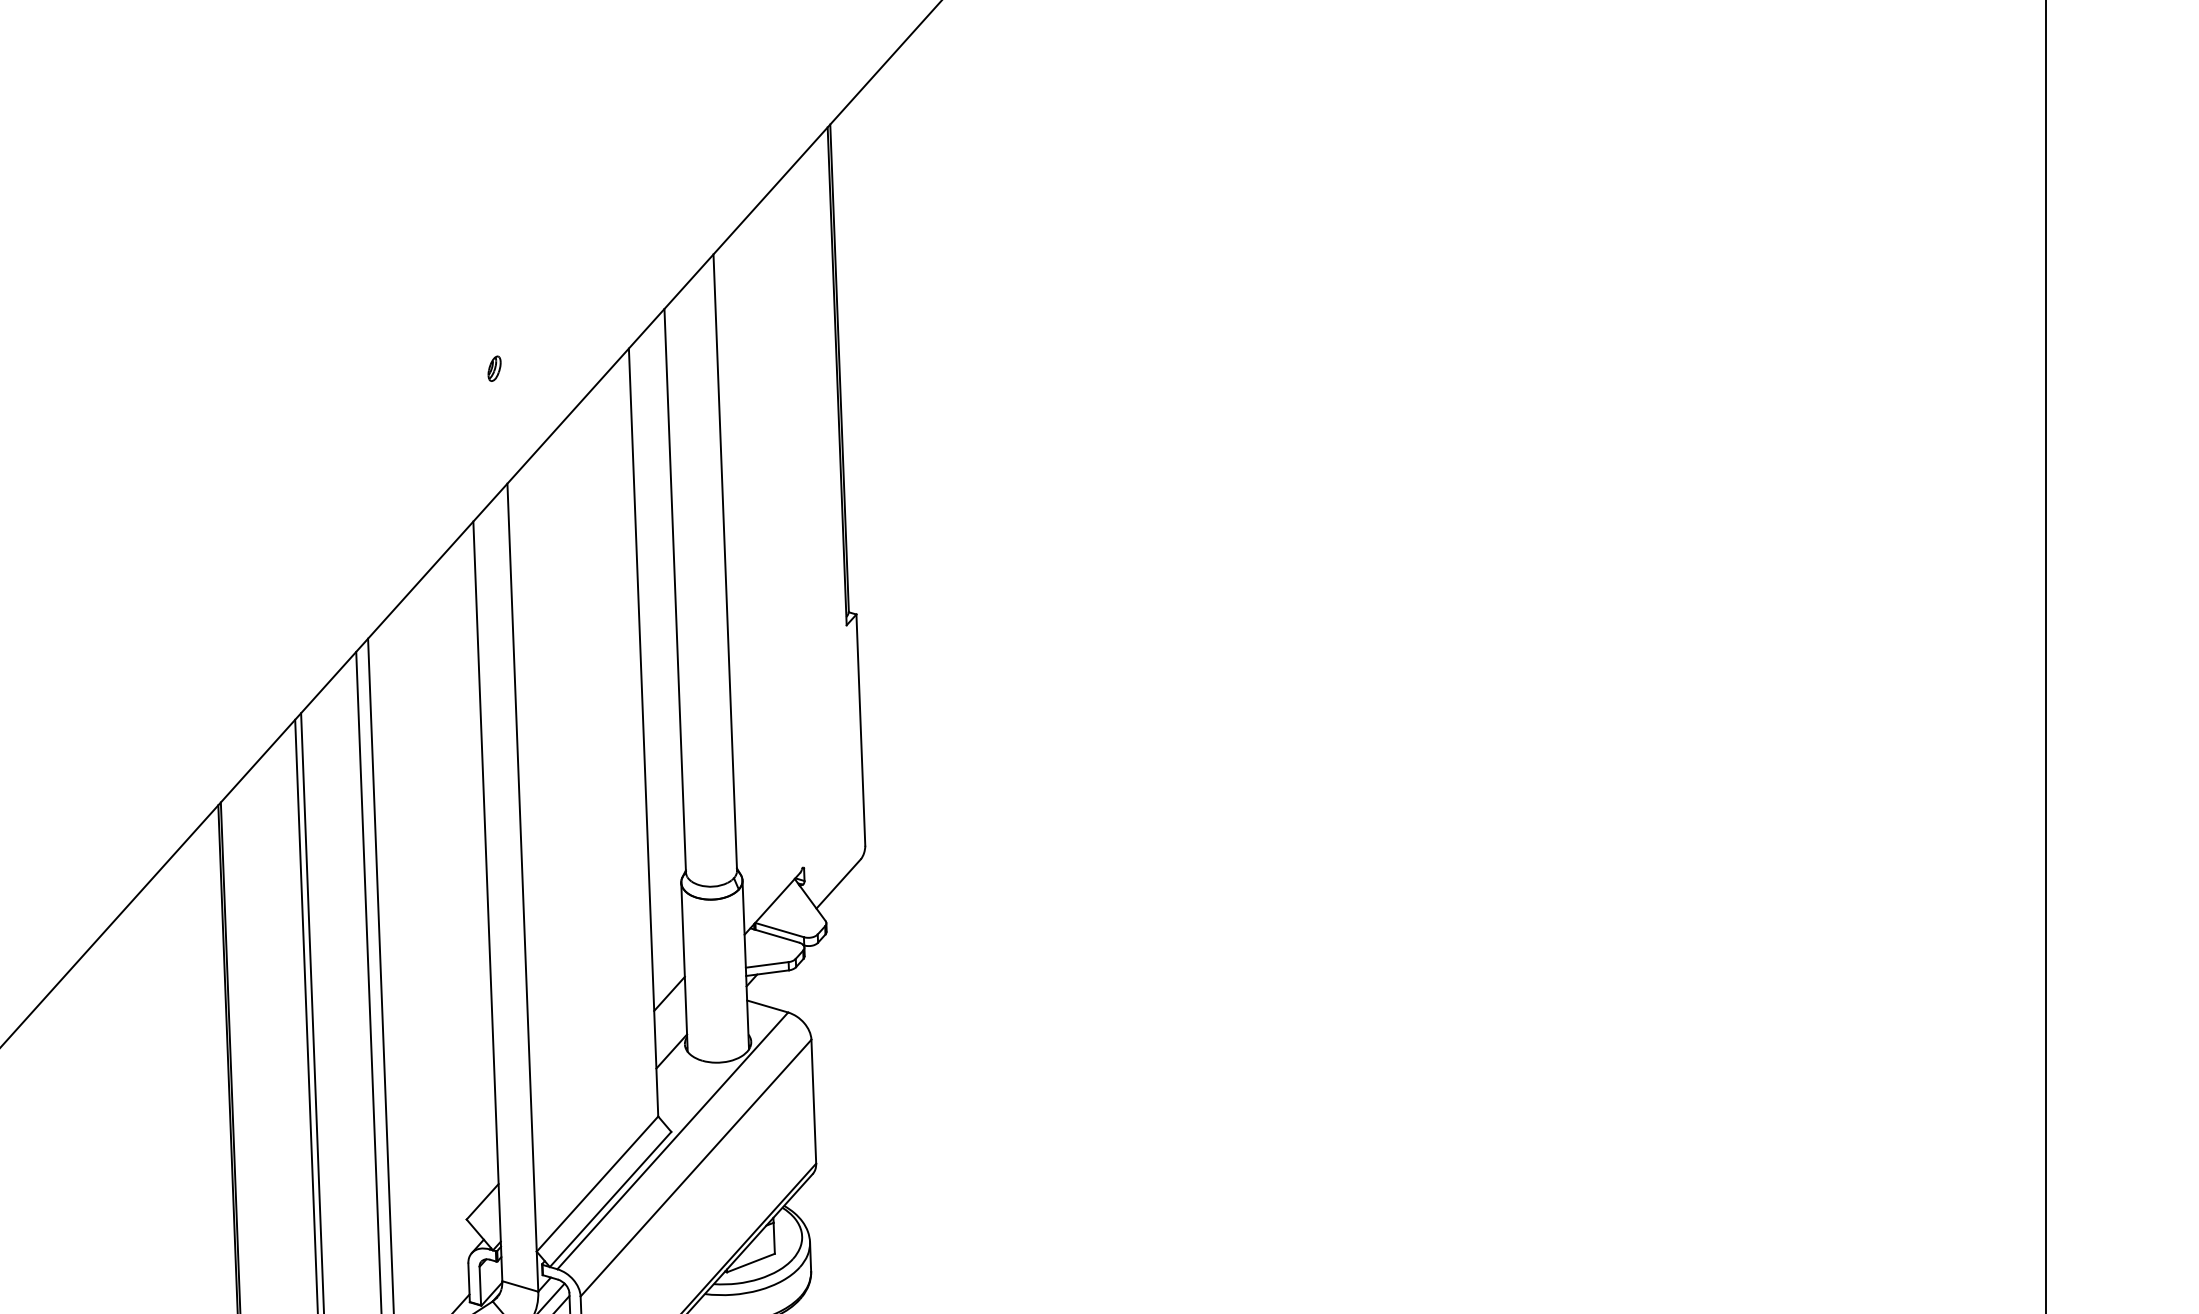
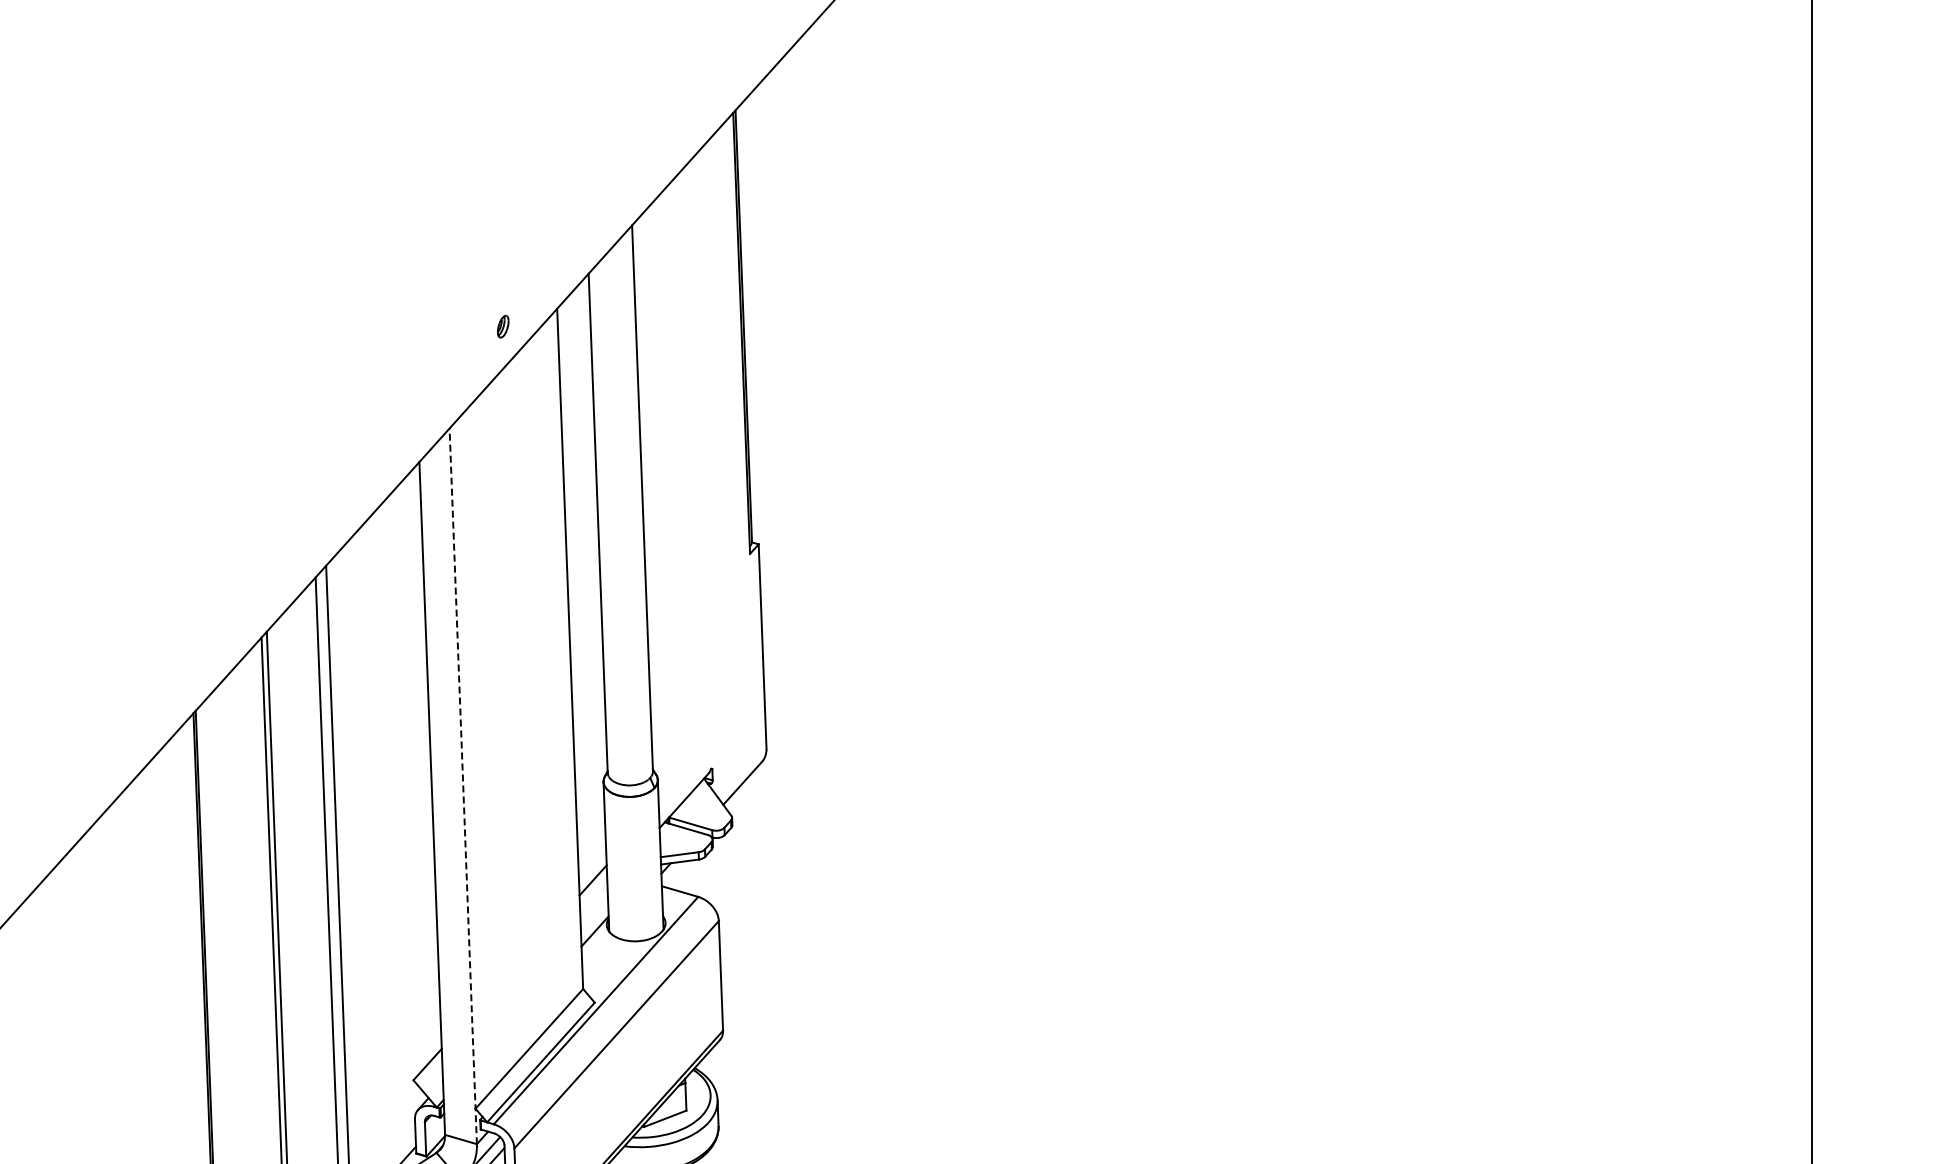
part: (494, 368) -> (503, 326), moved
line: (523, 886) -> (463, 785), solid -> dashed

